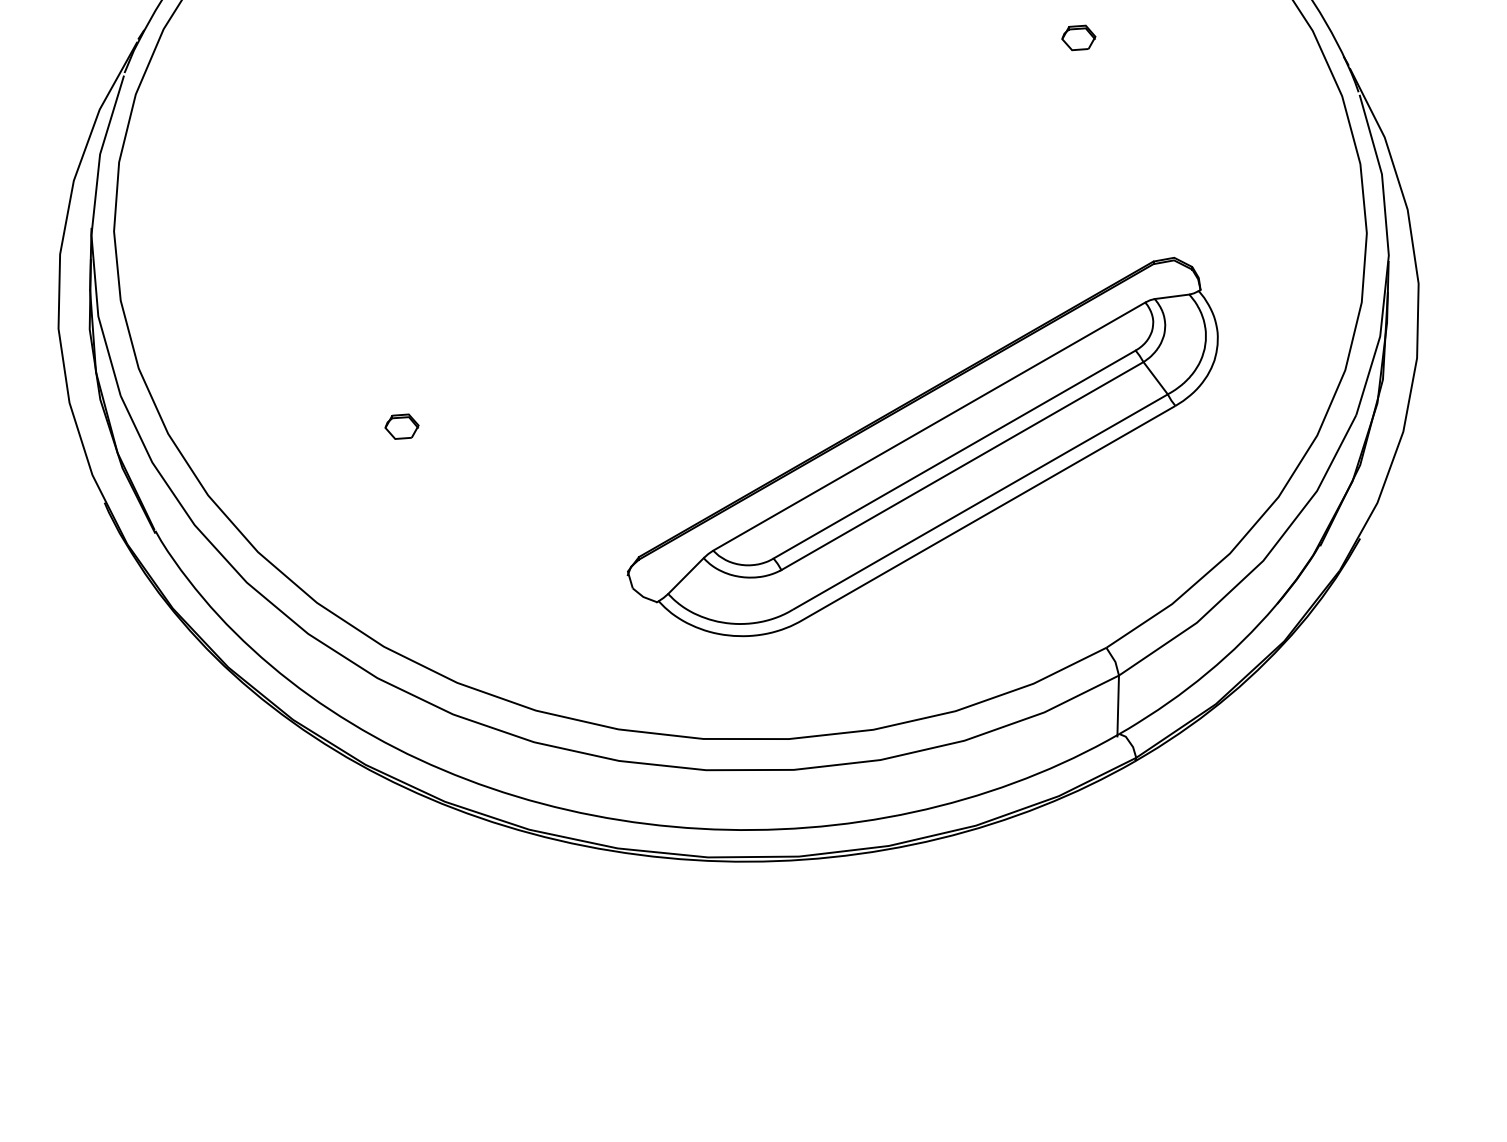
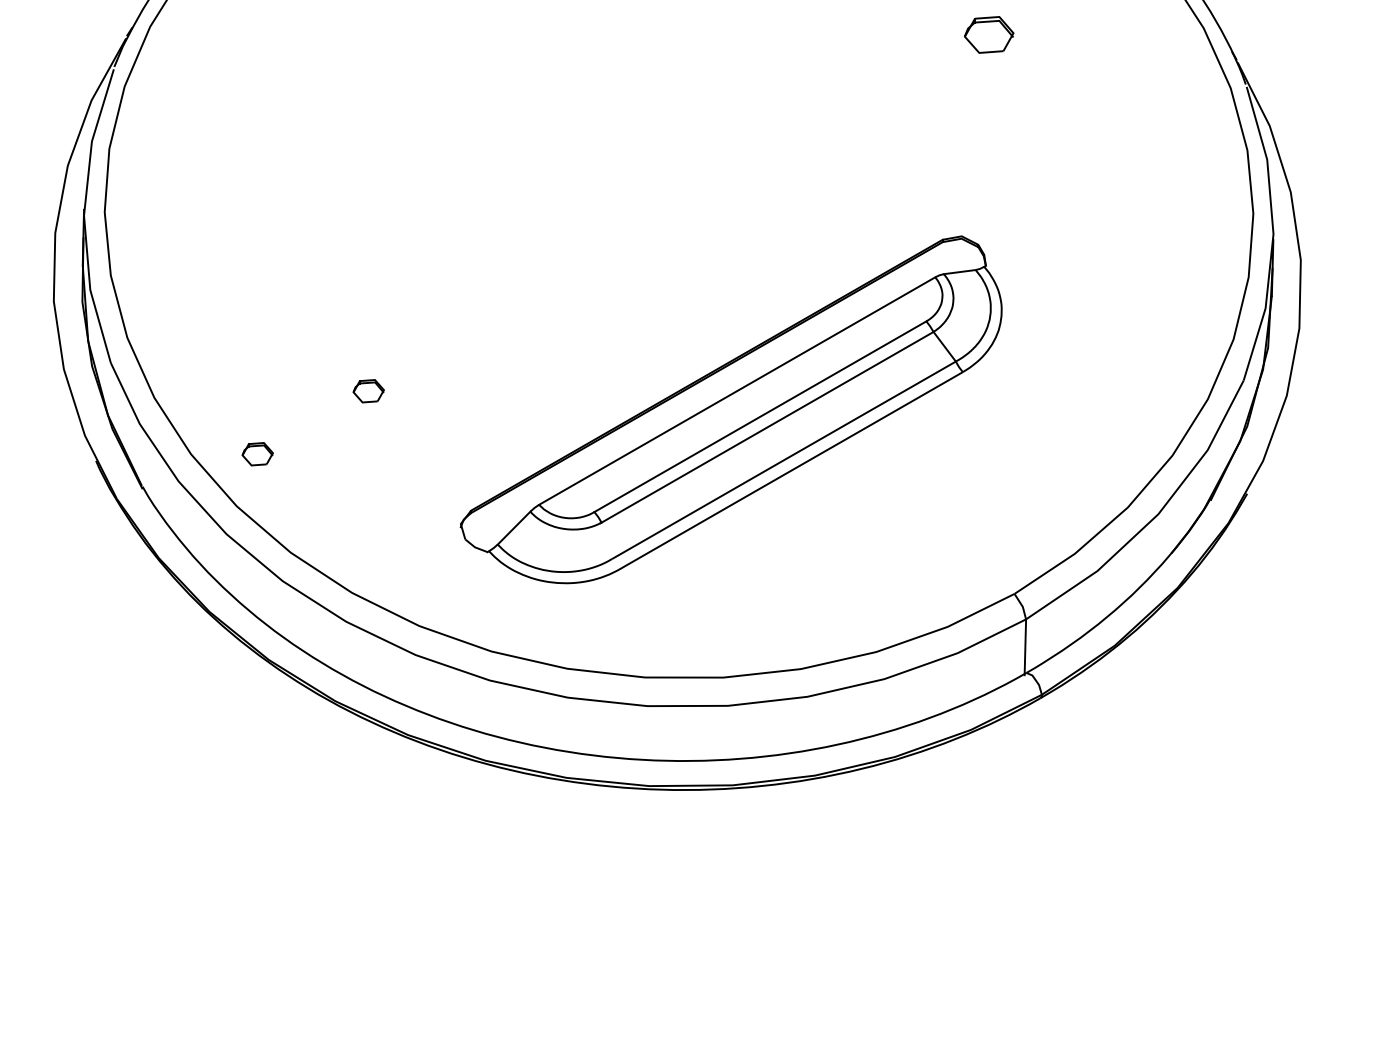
part: (1079, 37) -> (989, 34), size x1.6
part: (922, 446) -> (730, 409), moved
part: (280, 495) -> (257, 454), added

